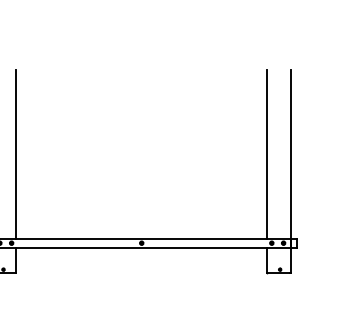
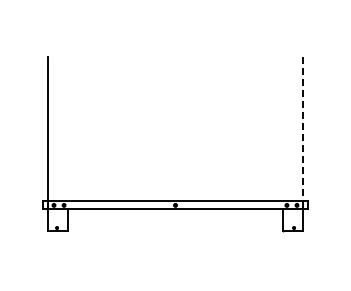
line: (16, 153) -> (68, 128), removed
line: (266, 153) -> (282, 128), removed
line: (291, 154) -> (303, 129), solid -> dashed

